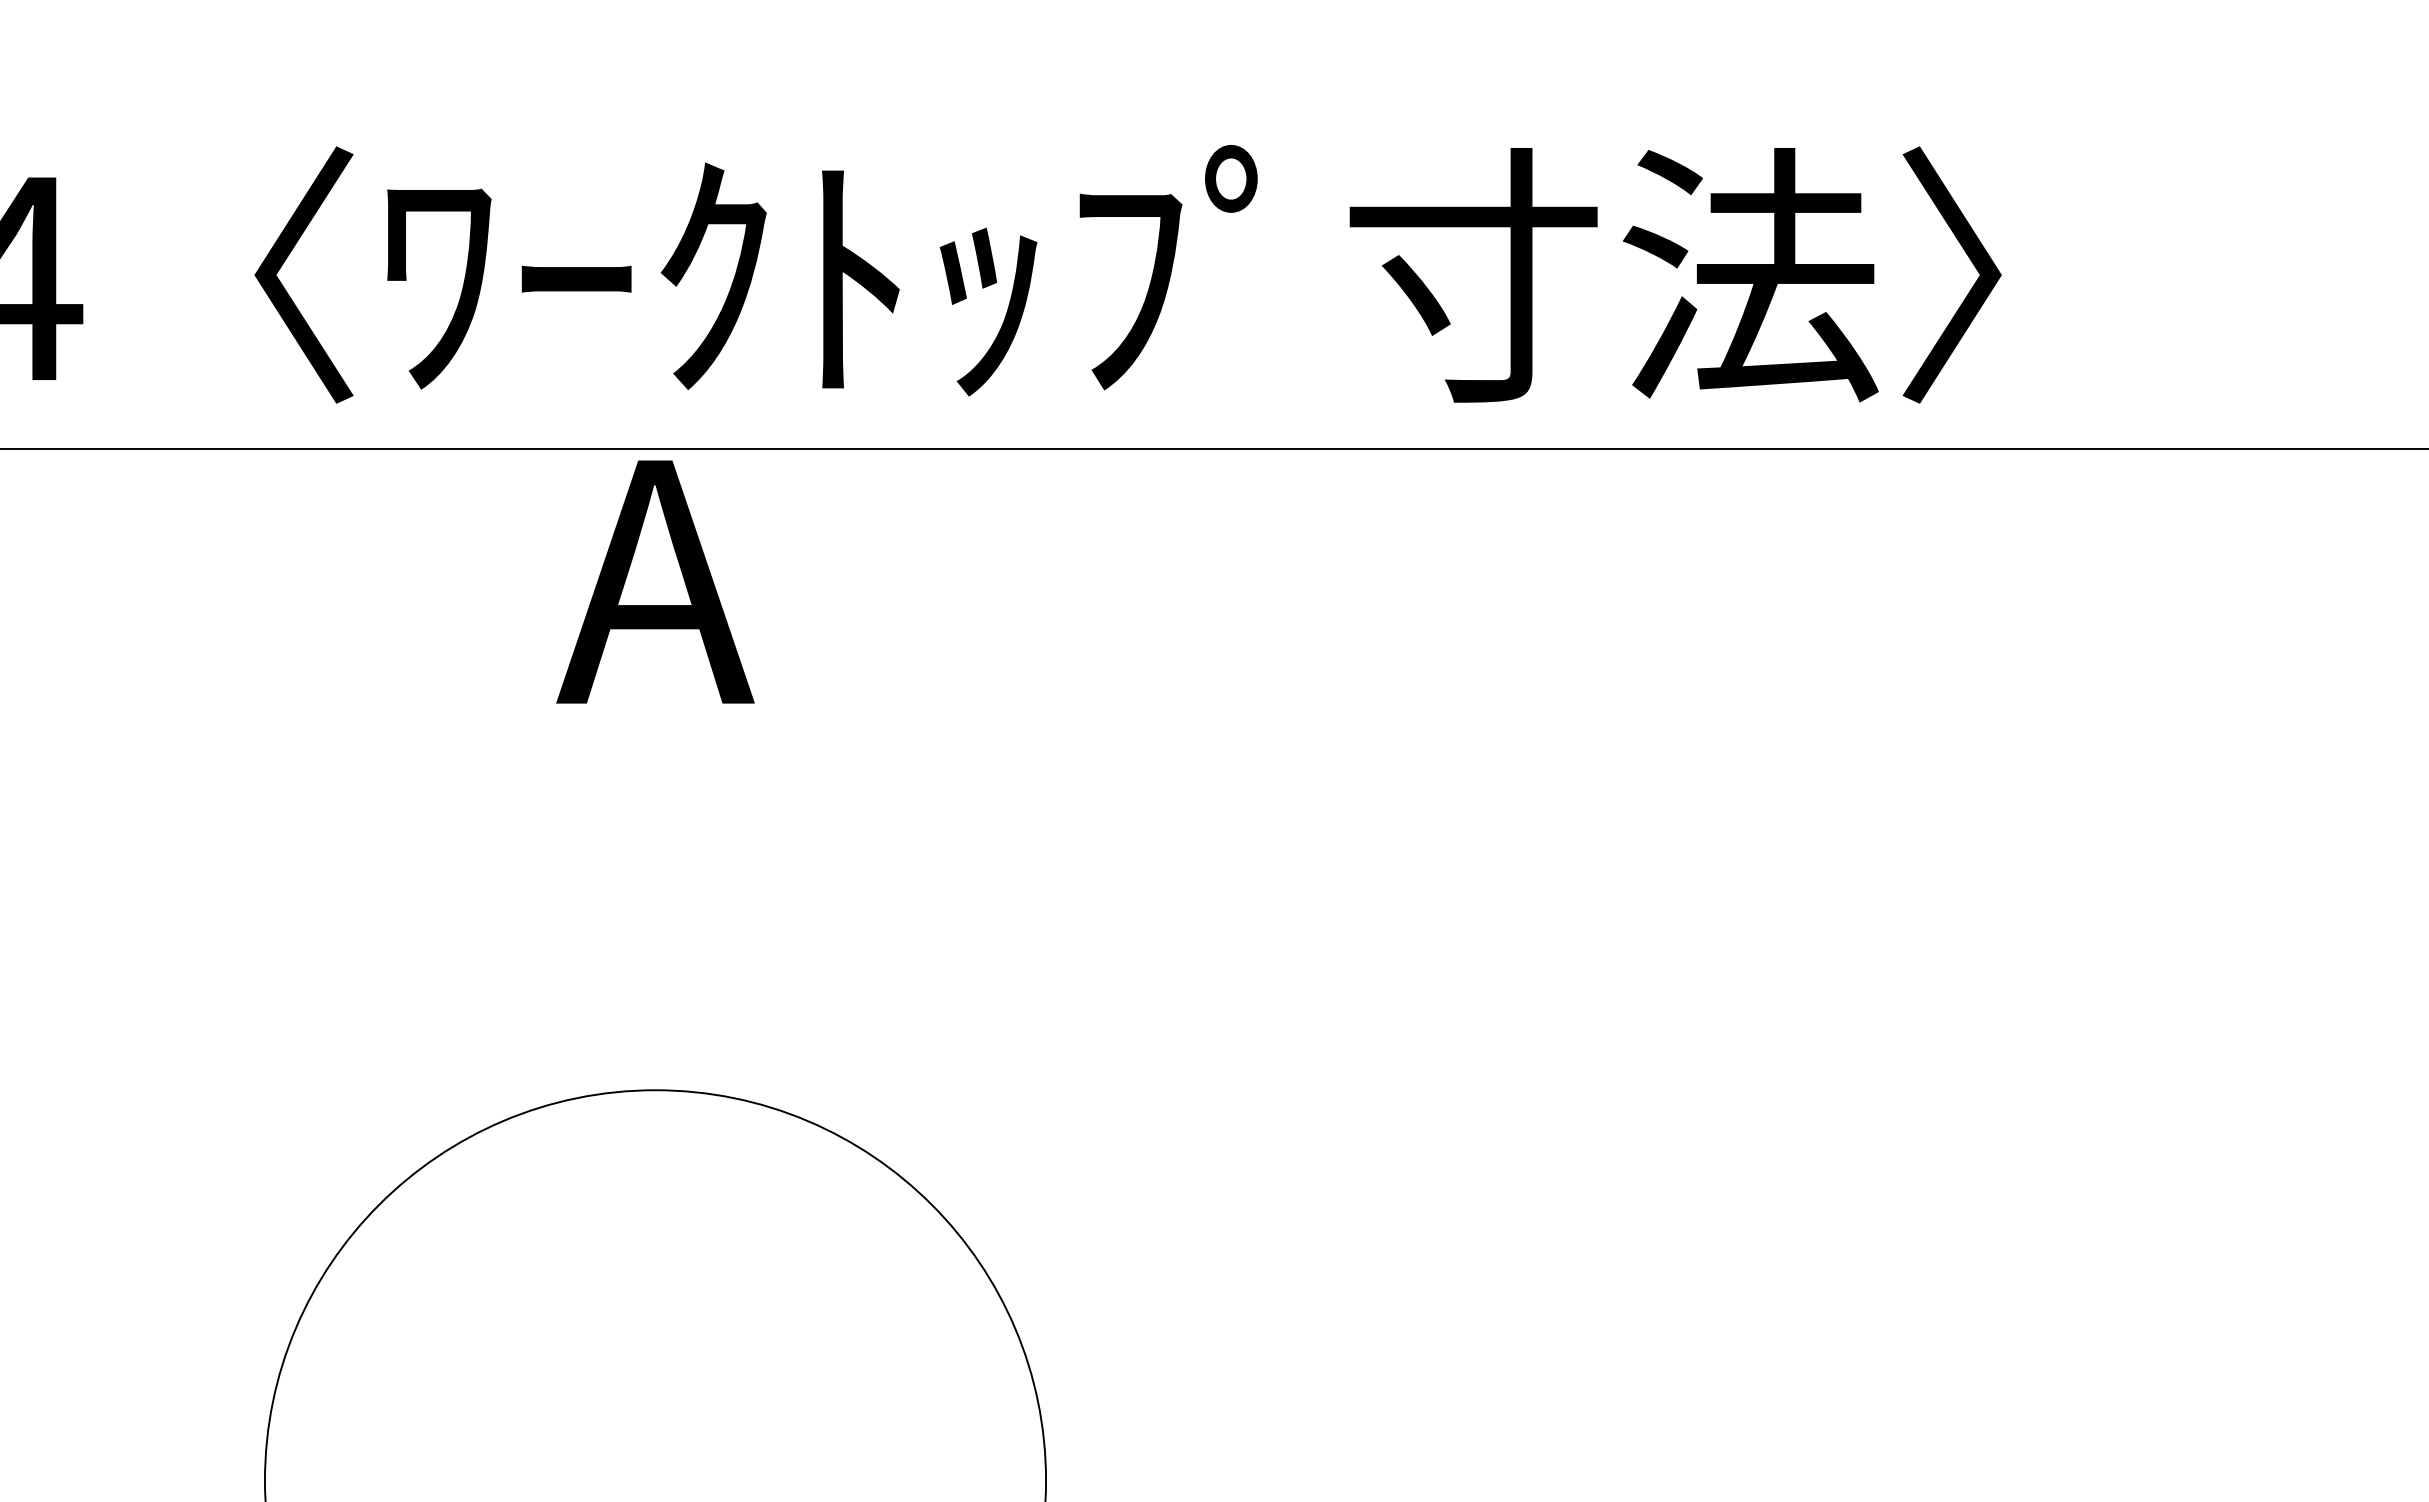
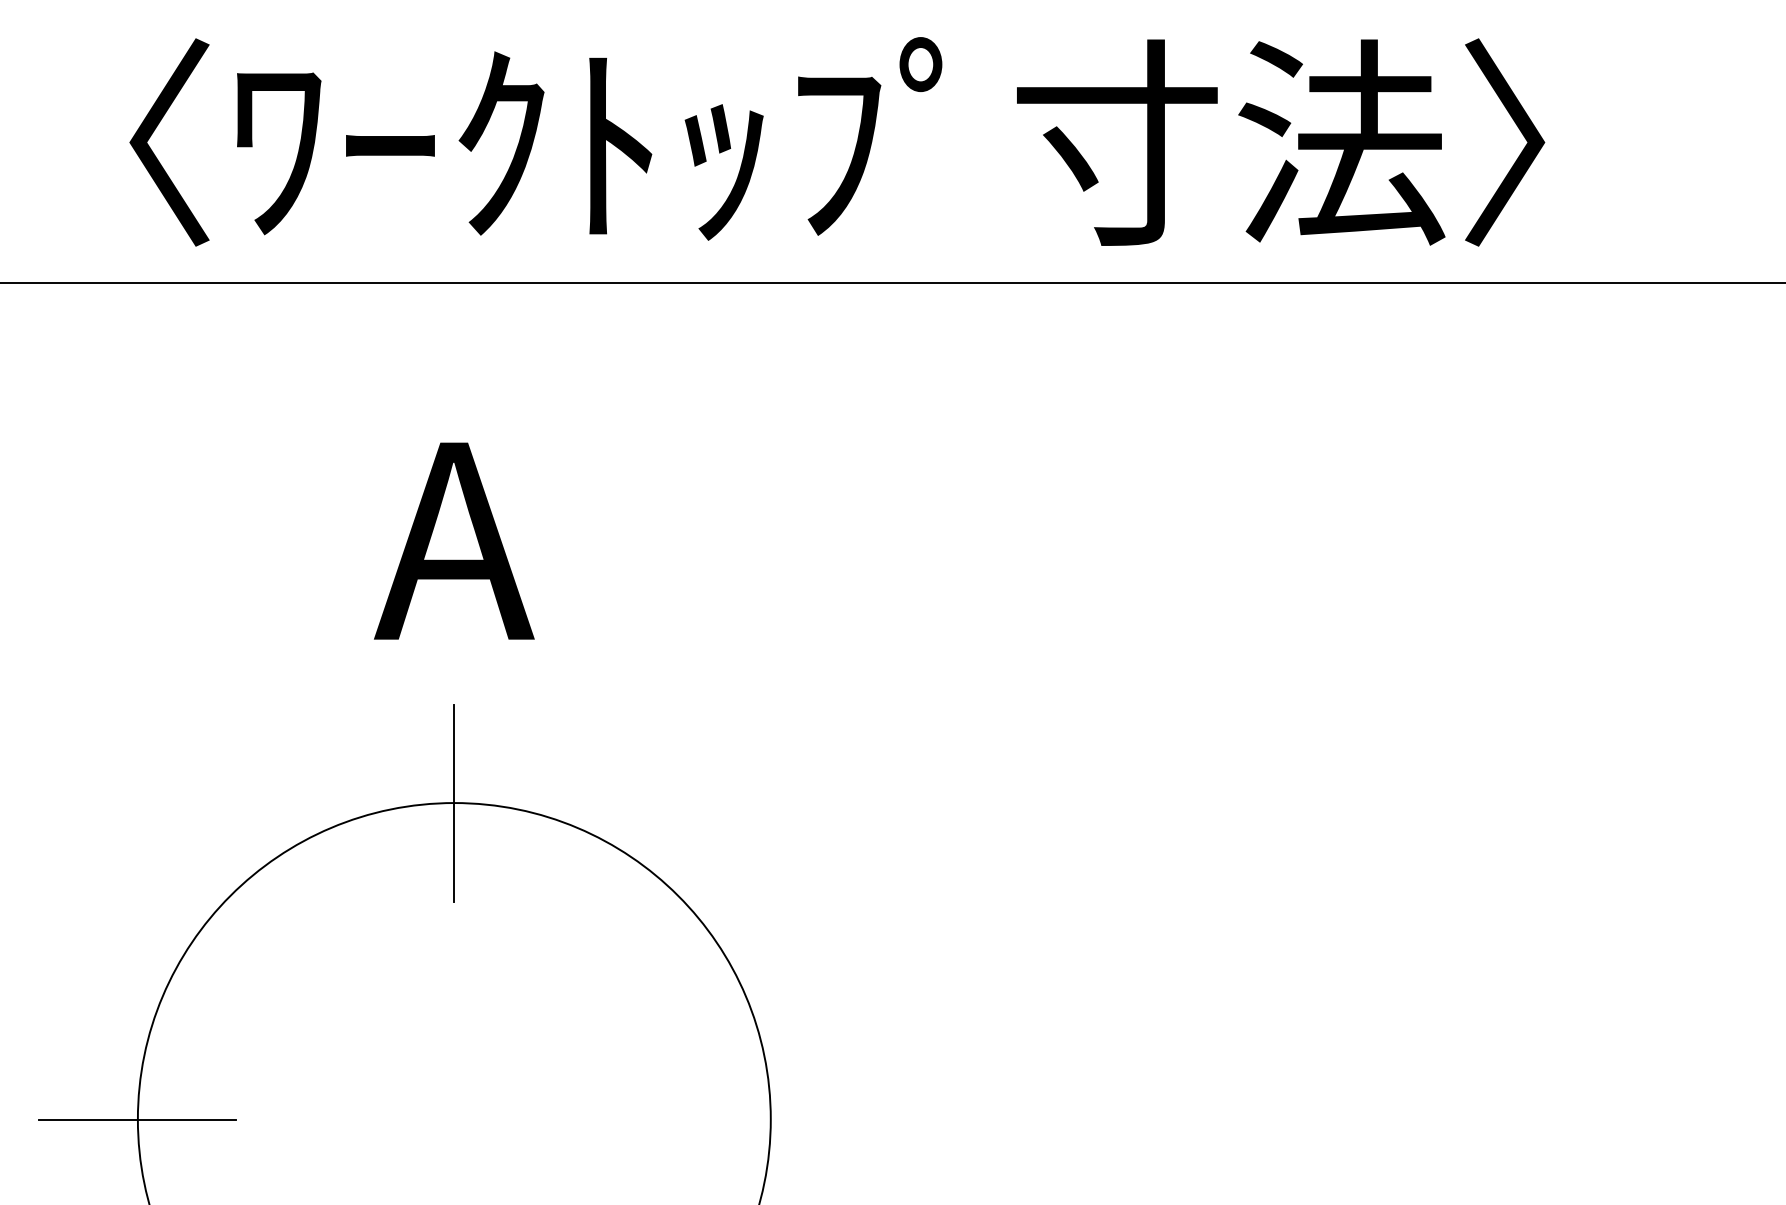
text: (655, 581) -> (454, 540), moved
line: (655, 1089) -> (454, 802), added
line: (264, 1480) -> (137, 1119), added

